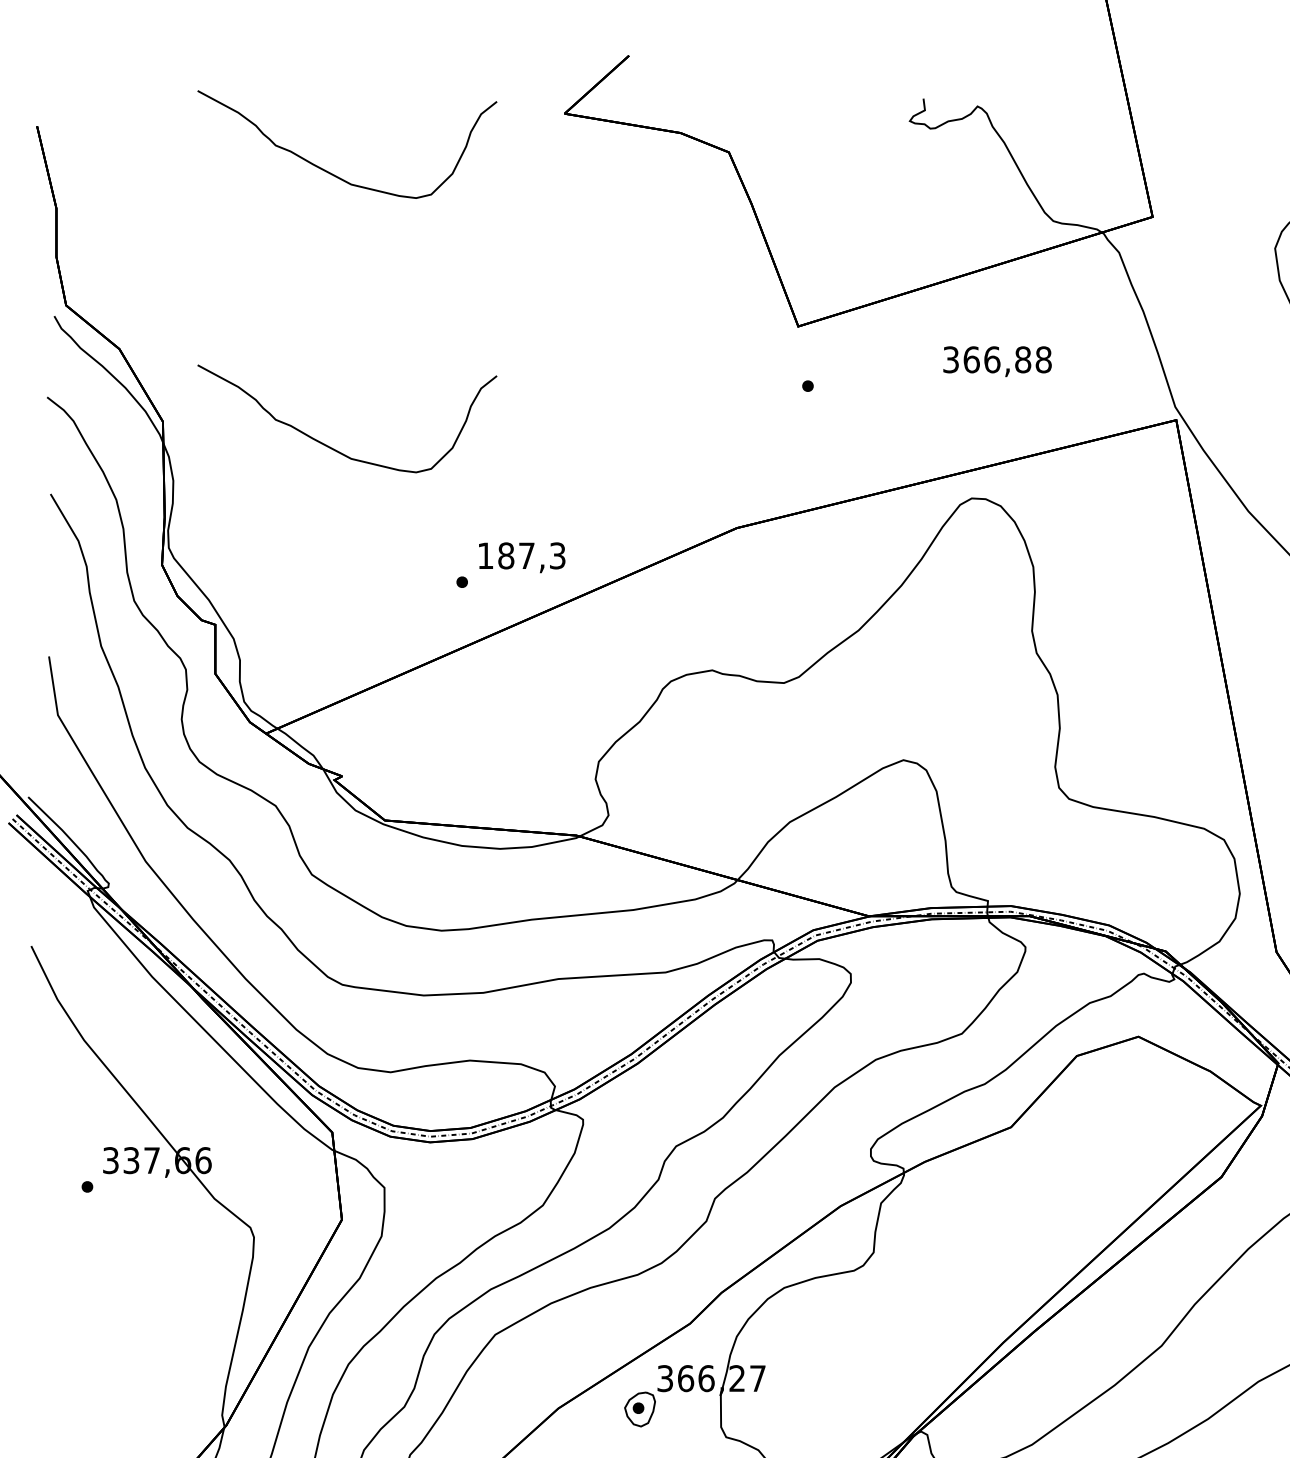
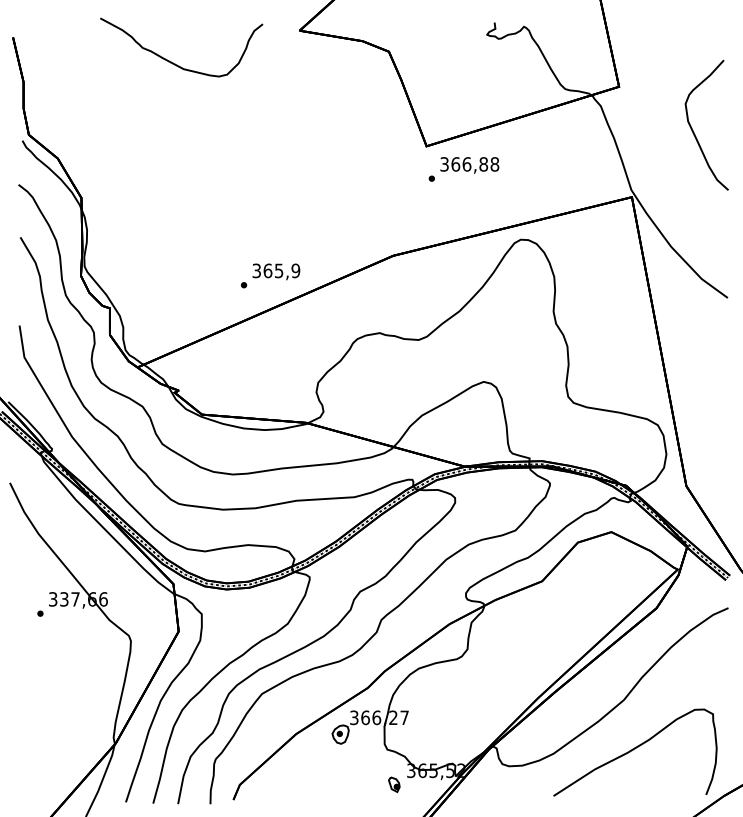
text: (996, 361) -> (469, 165), moved
curve: (332, 446) -> (173, 211), removed
text: (521, 555) -> (276, 270), 187,3 -> 365,9

